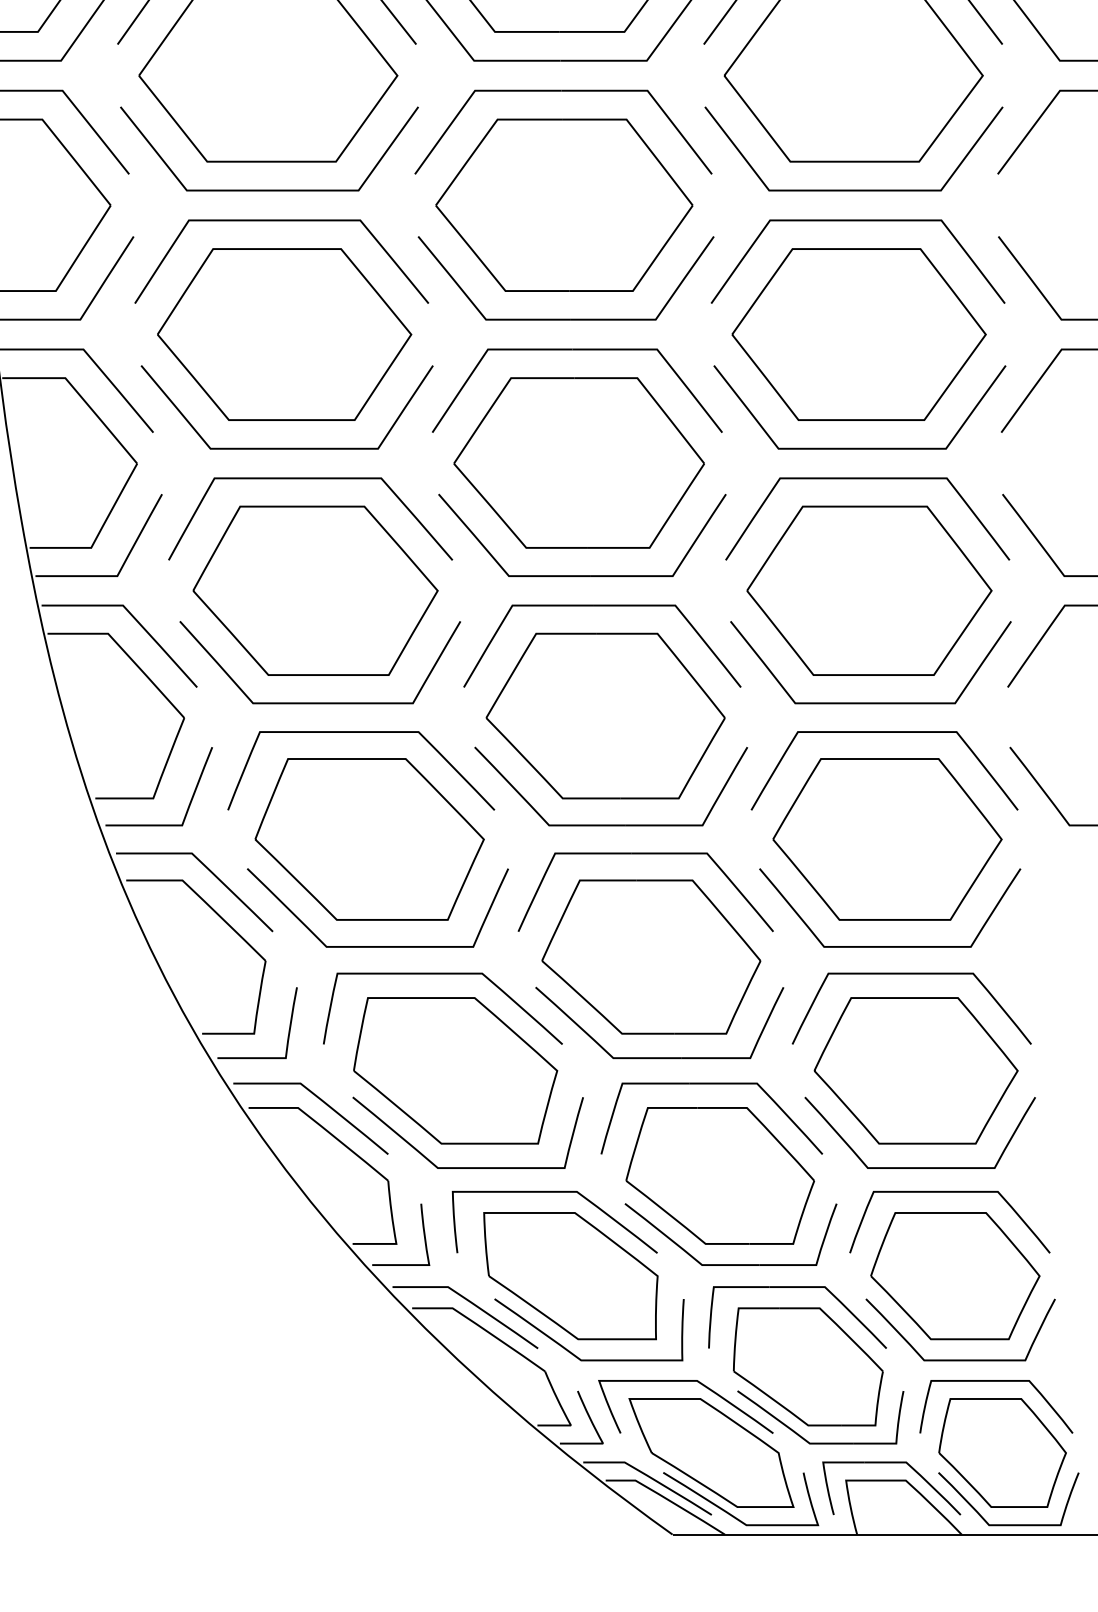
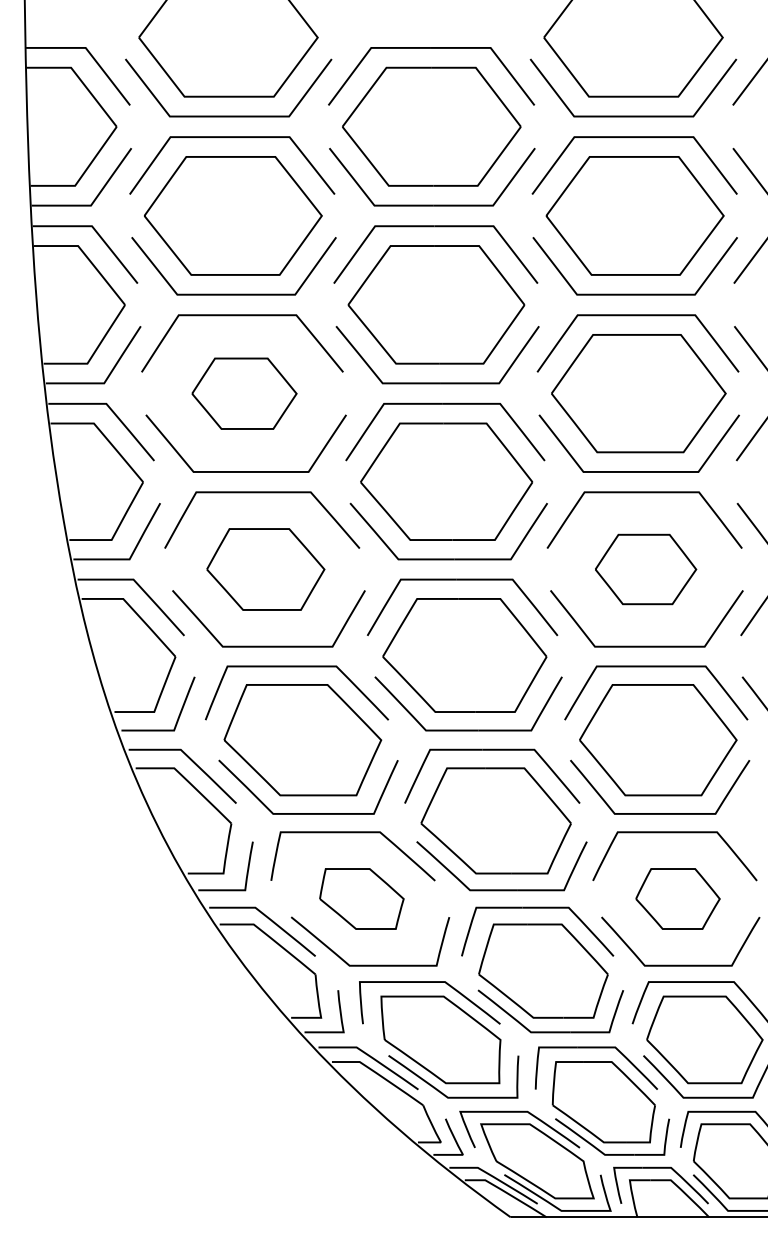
part: (284, 334) -> (244, 393), size x0.6
part: (315, 590) -> (265, 569), size x0.7
part: (868, 590) -> (645, 569), size x0.6
part: (455, 1070) -> (361, 898), size x0.6
part: (915, 1070) -> (677, 898), size x0.6

